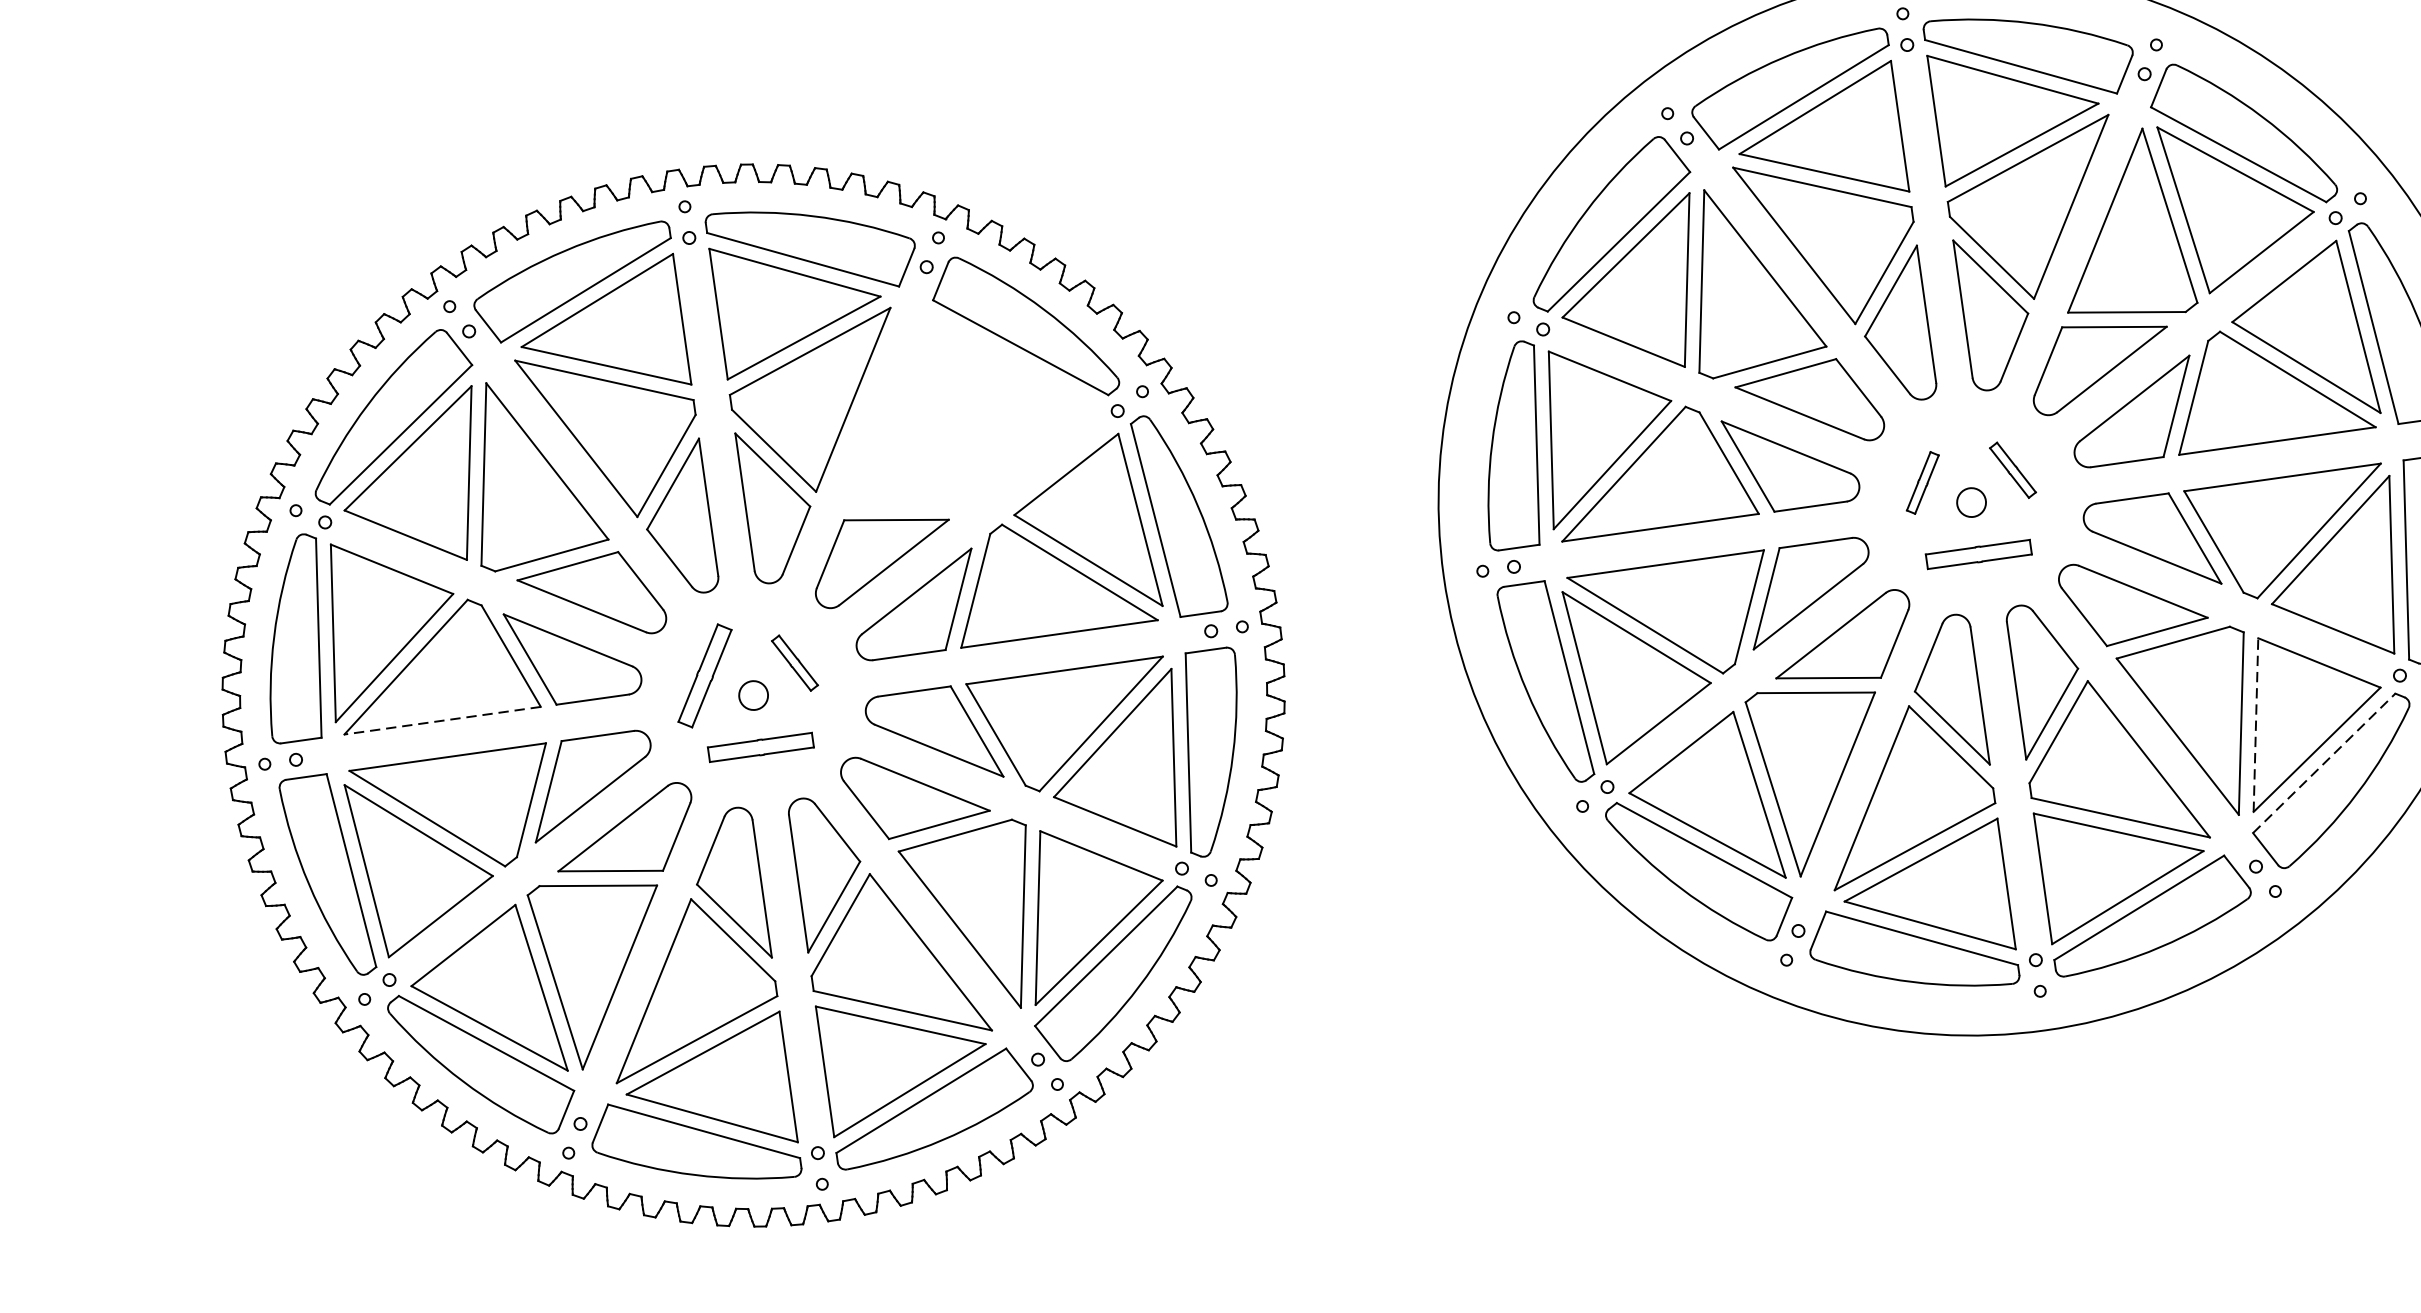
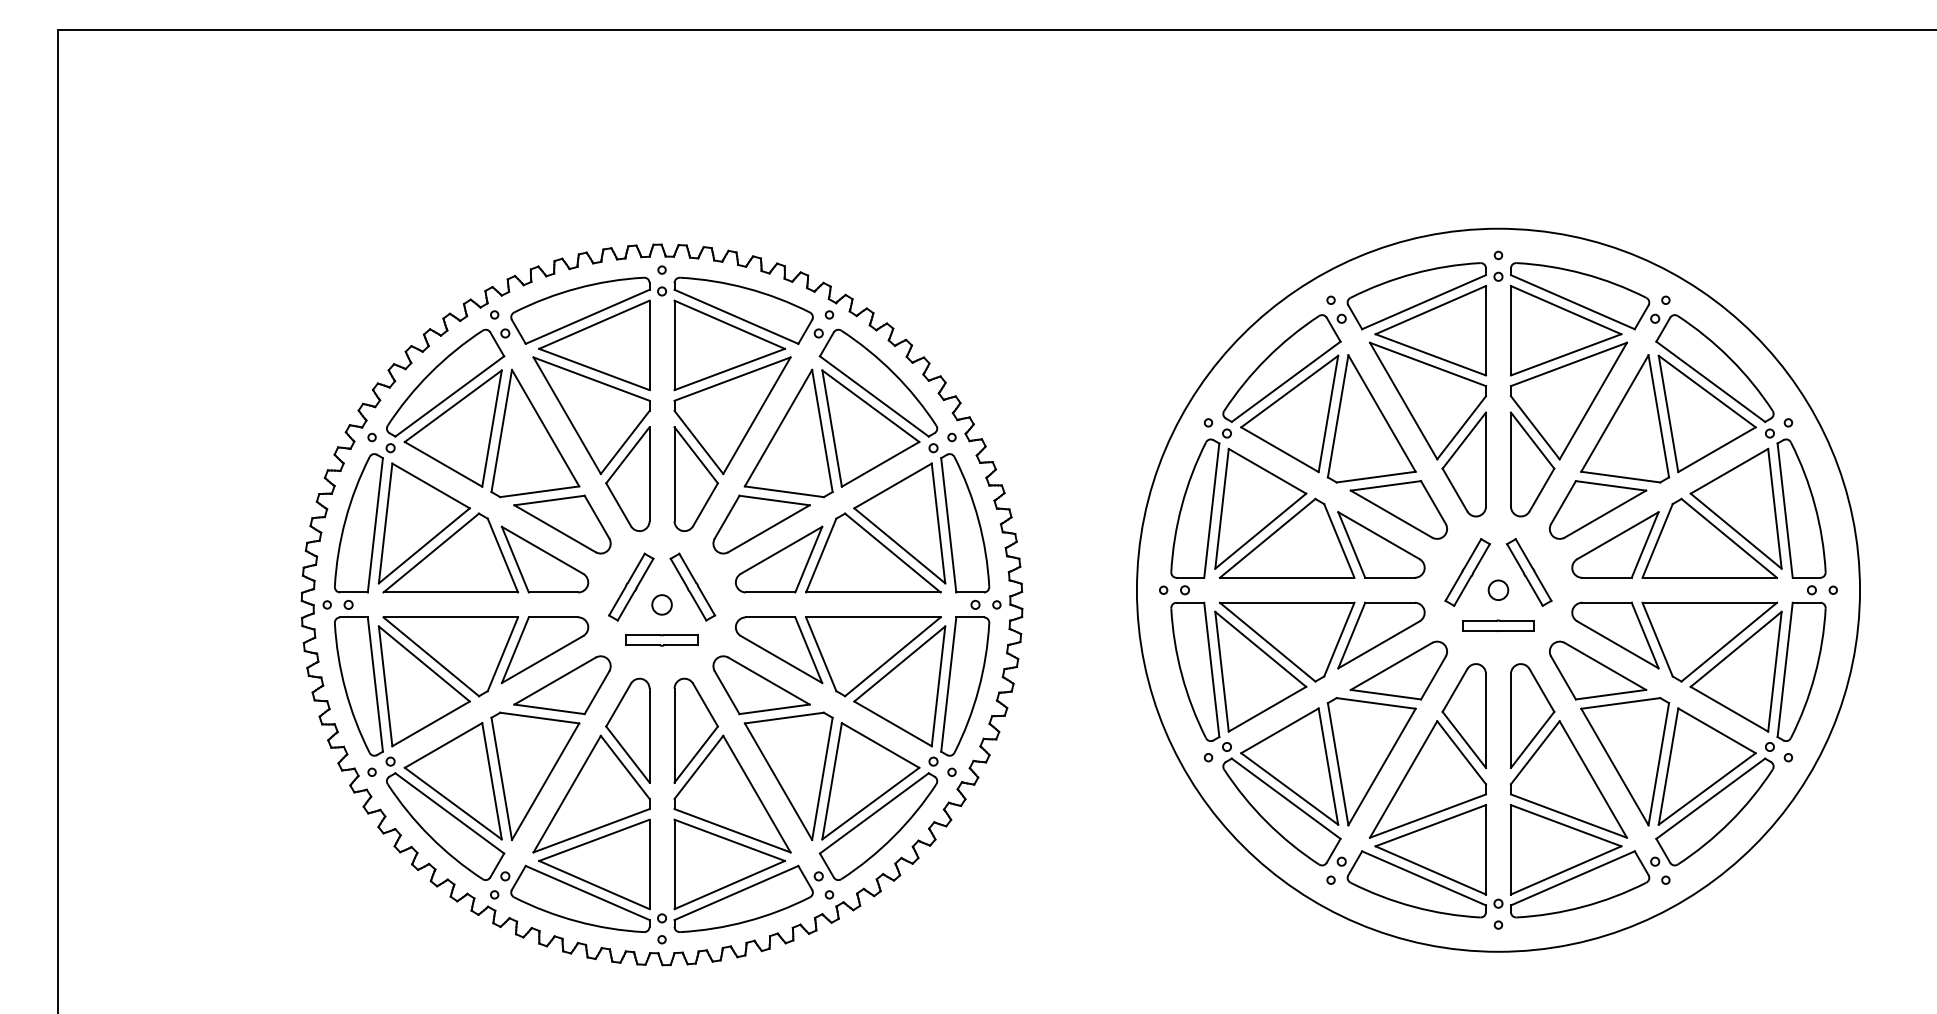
part: (965, 410) -> (831, 433), added
part: (2013, 470) -> (1529, 572), size x1.67
part: (1922, 482) -> (1467, 572), size x1.67
part: (794, 662) -> (692, 586), size x1.67
line: (442, 720) -> (450, 592), dashed -> solid
line: (2255, 724) -> (1668, 766), dashed -> solid
line: (2323, 763) -> (1710, 798), dashed -> solid

